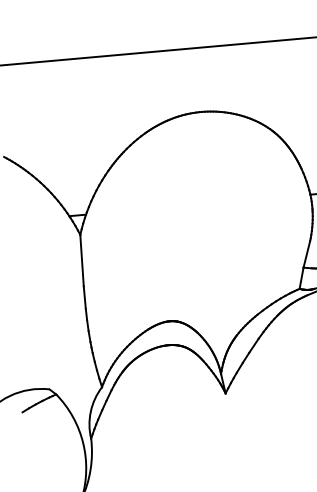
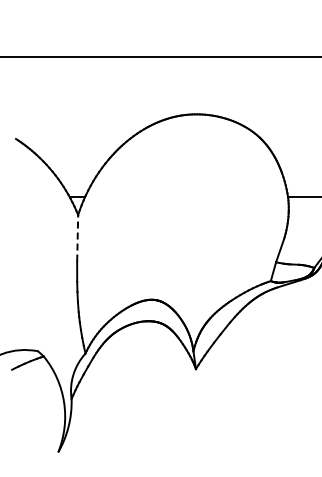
line: (81, 259) -> (77, 237), solid -> dashed

